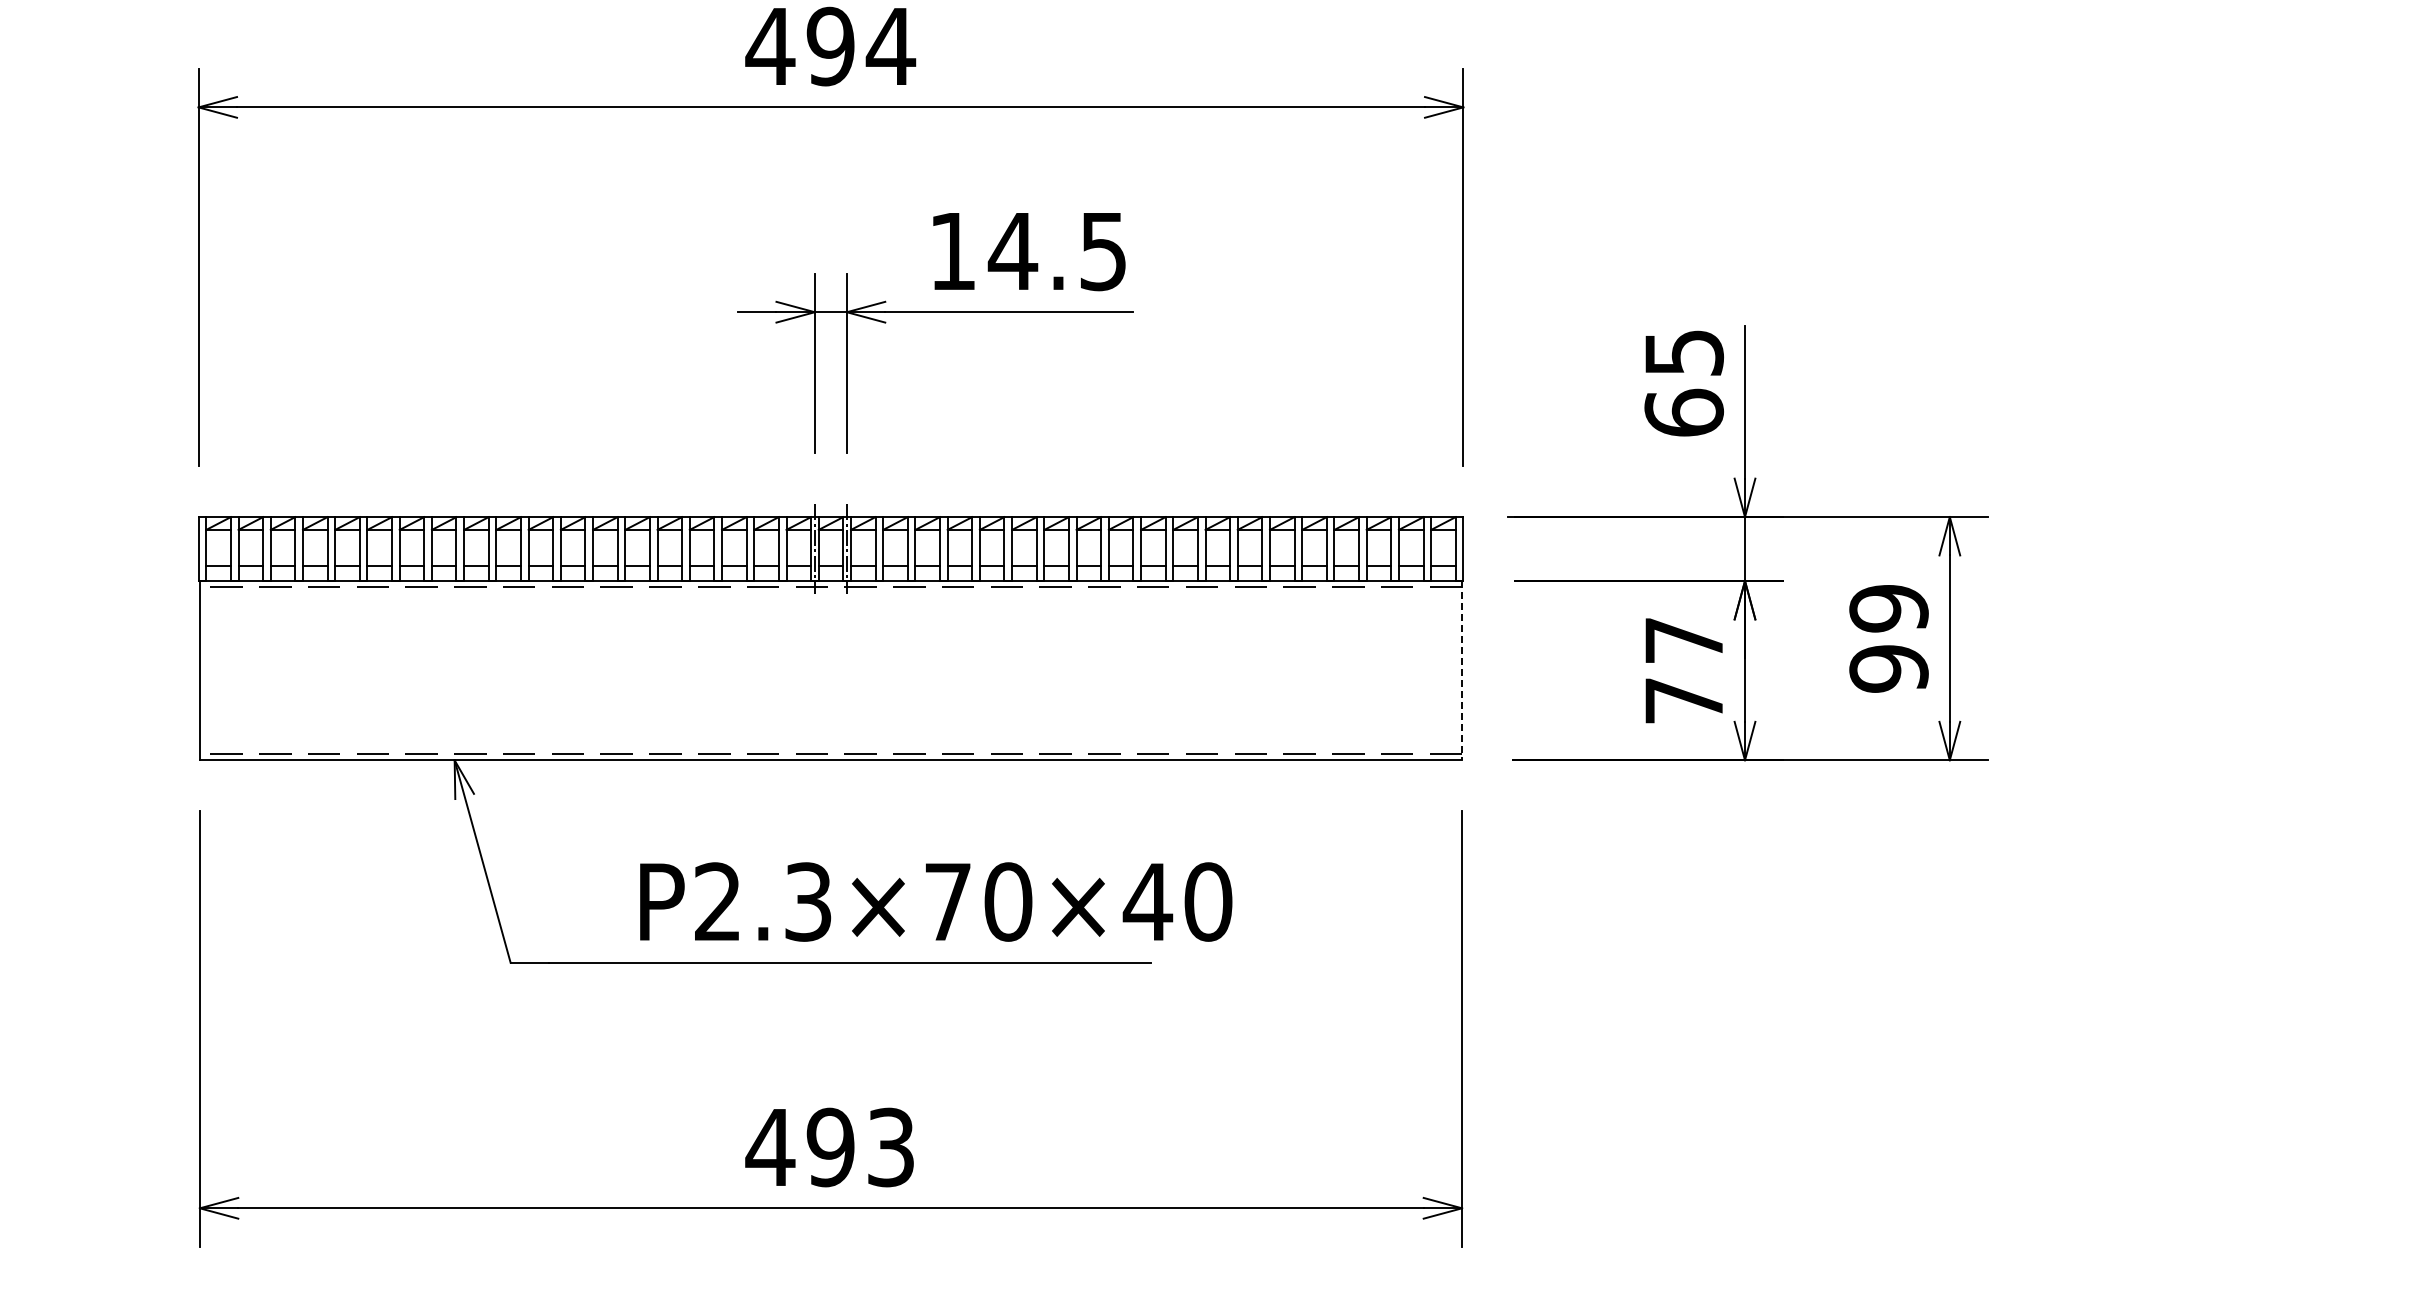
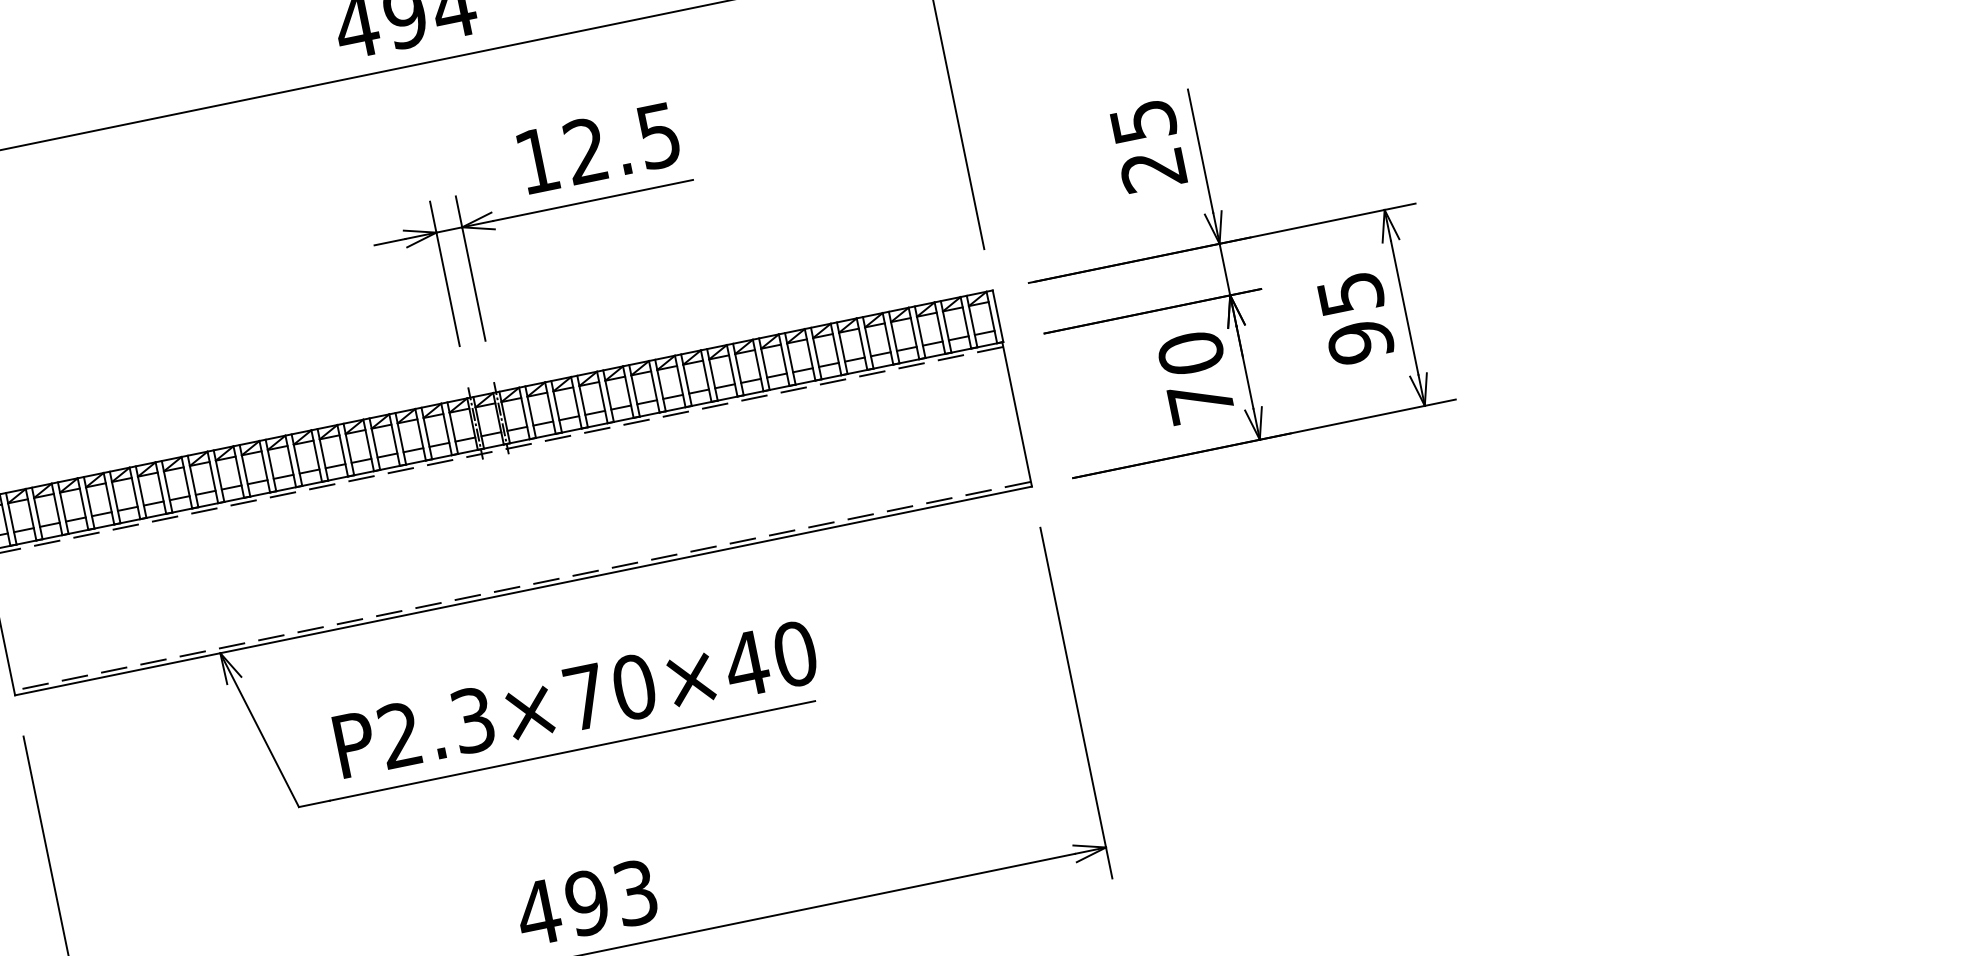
text: (1012, 250) -> (585, 150), 14.5 -> 12.5
text: (1683, 412) -> (1152, 169), 65 -> 25
text: (1888, 608) -> (1350, 293), 99 -> 95
text: (1684, 640) -> (1191, 353), 77 -> 70
line: (1462, 670) -> (1017, 414), dashed -> solid
text: (936, 901) -> (576, 698), moved

